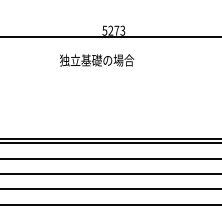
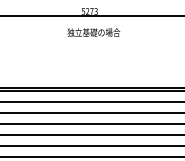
text: (96, 60) -> (93, 32), moved

